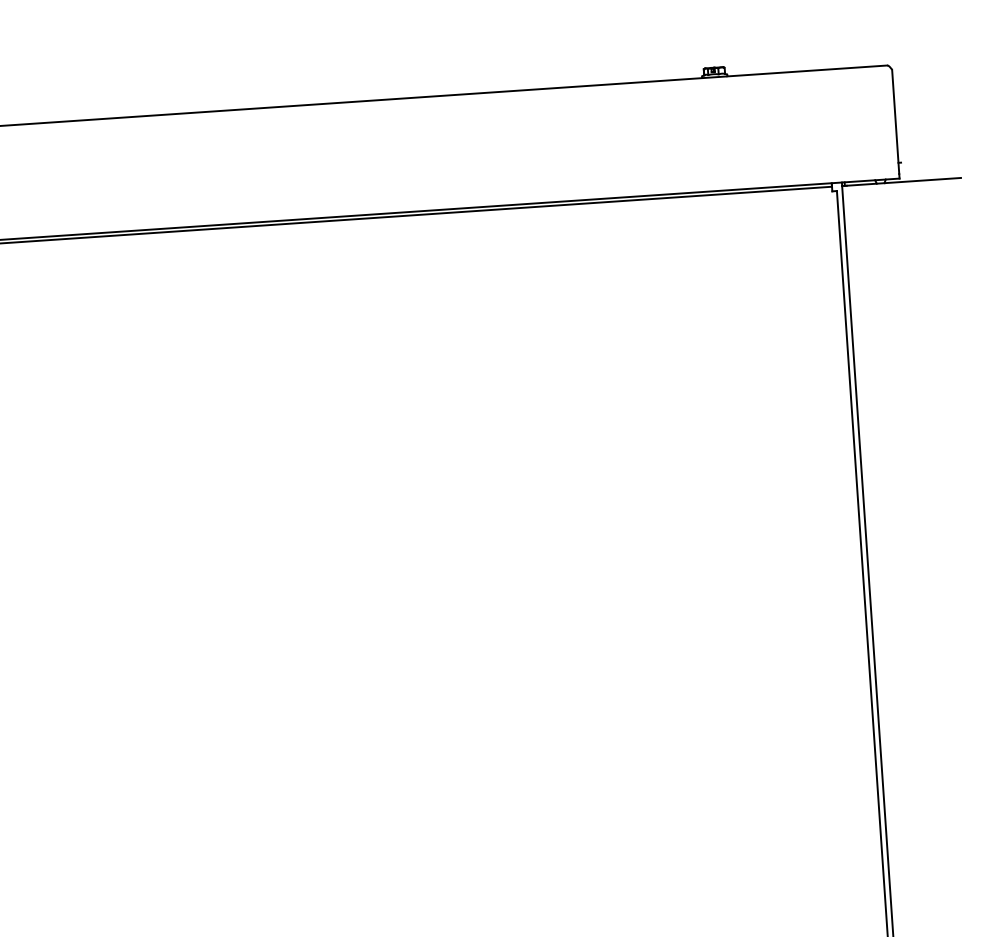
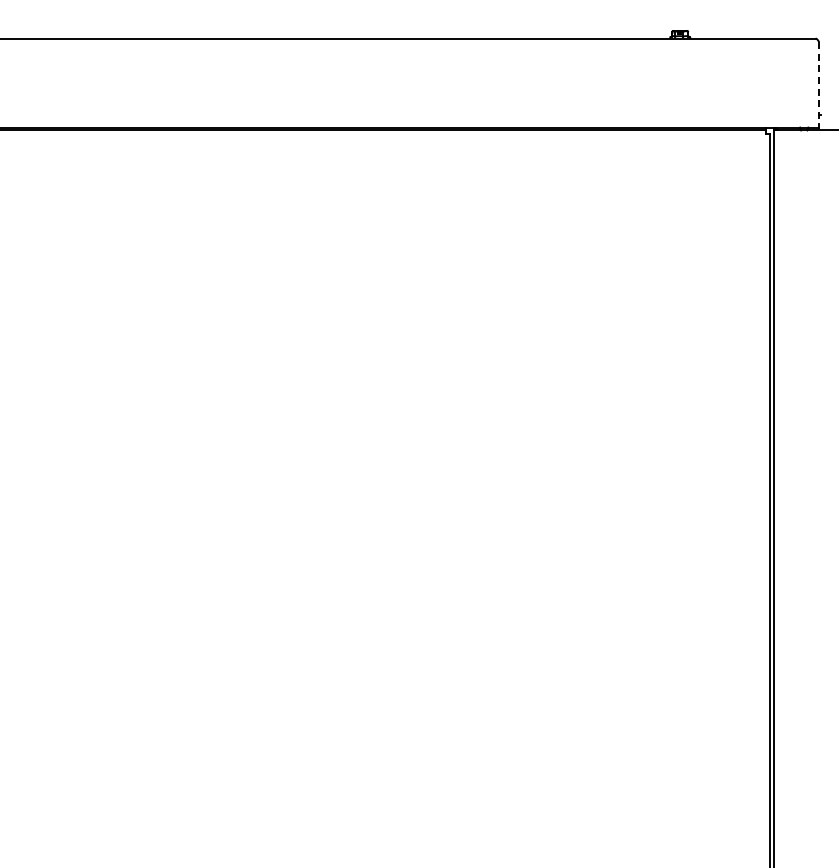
line: (896, 122) -> (819, 83), solid -> dashed

